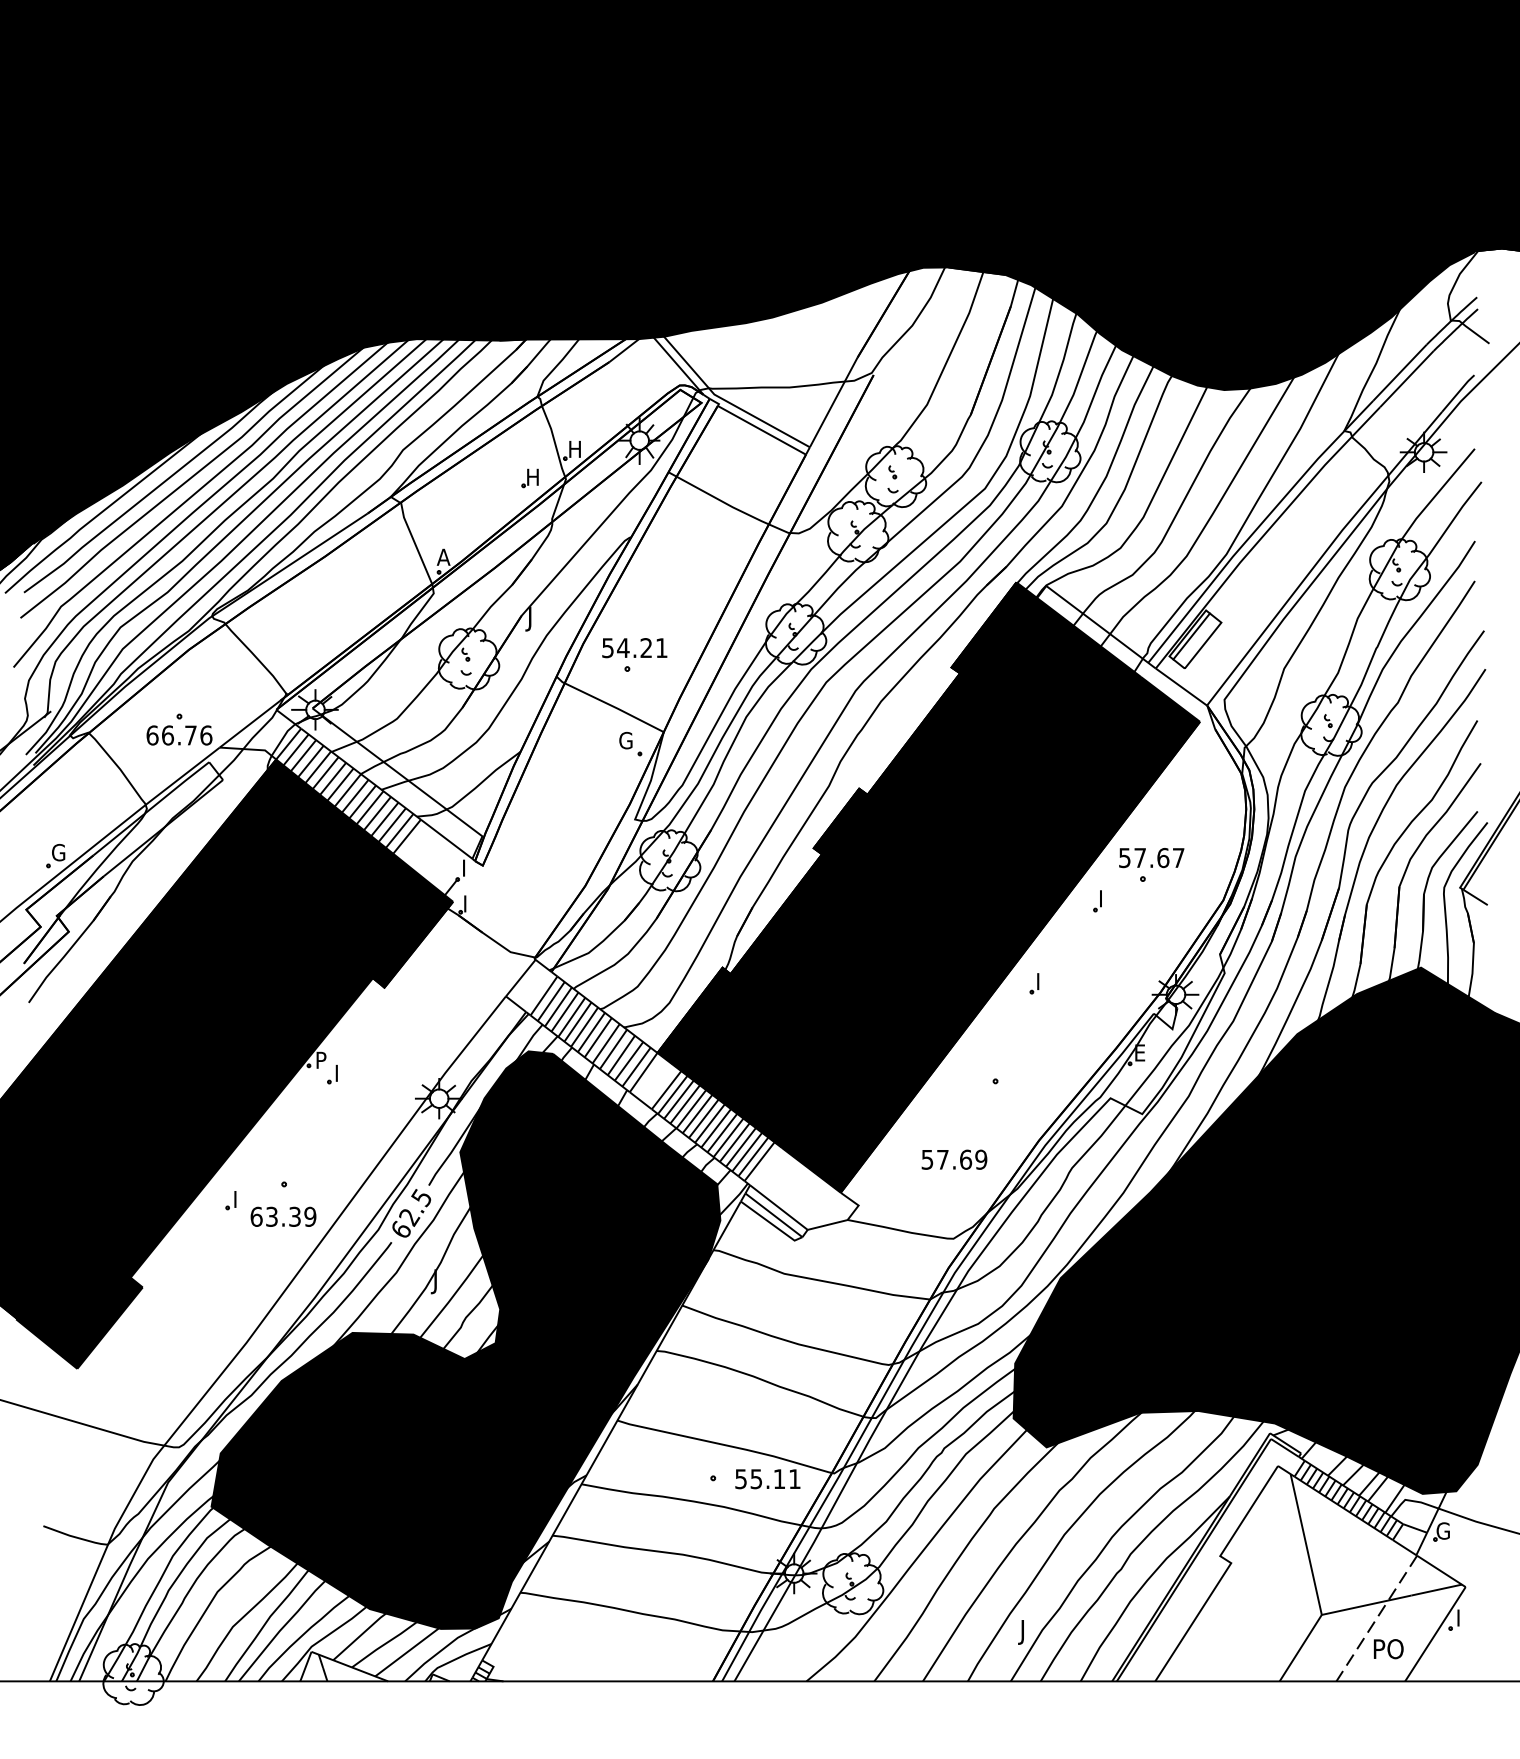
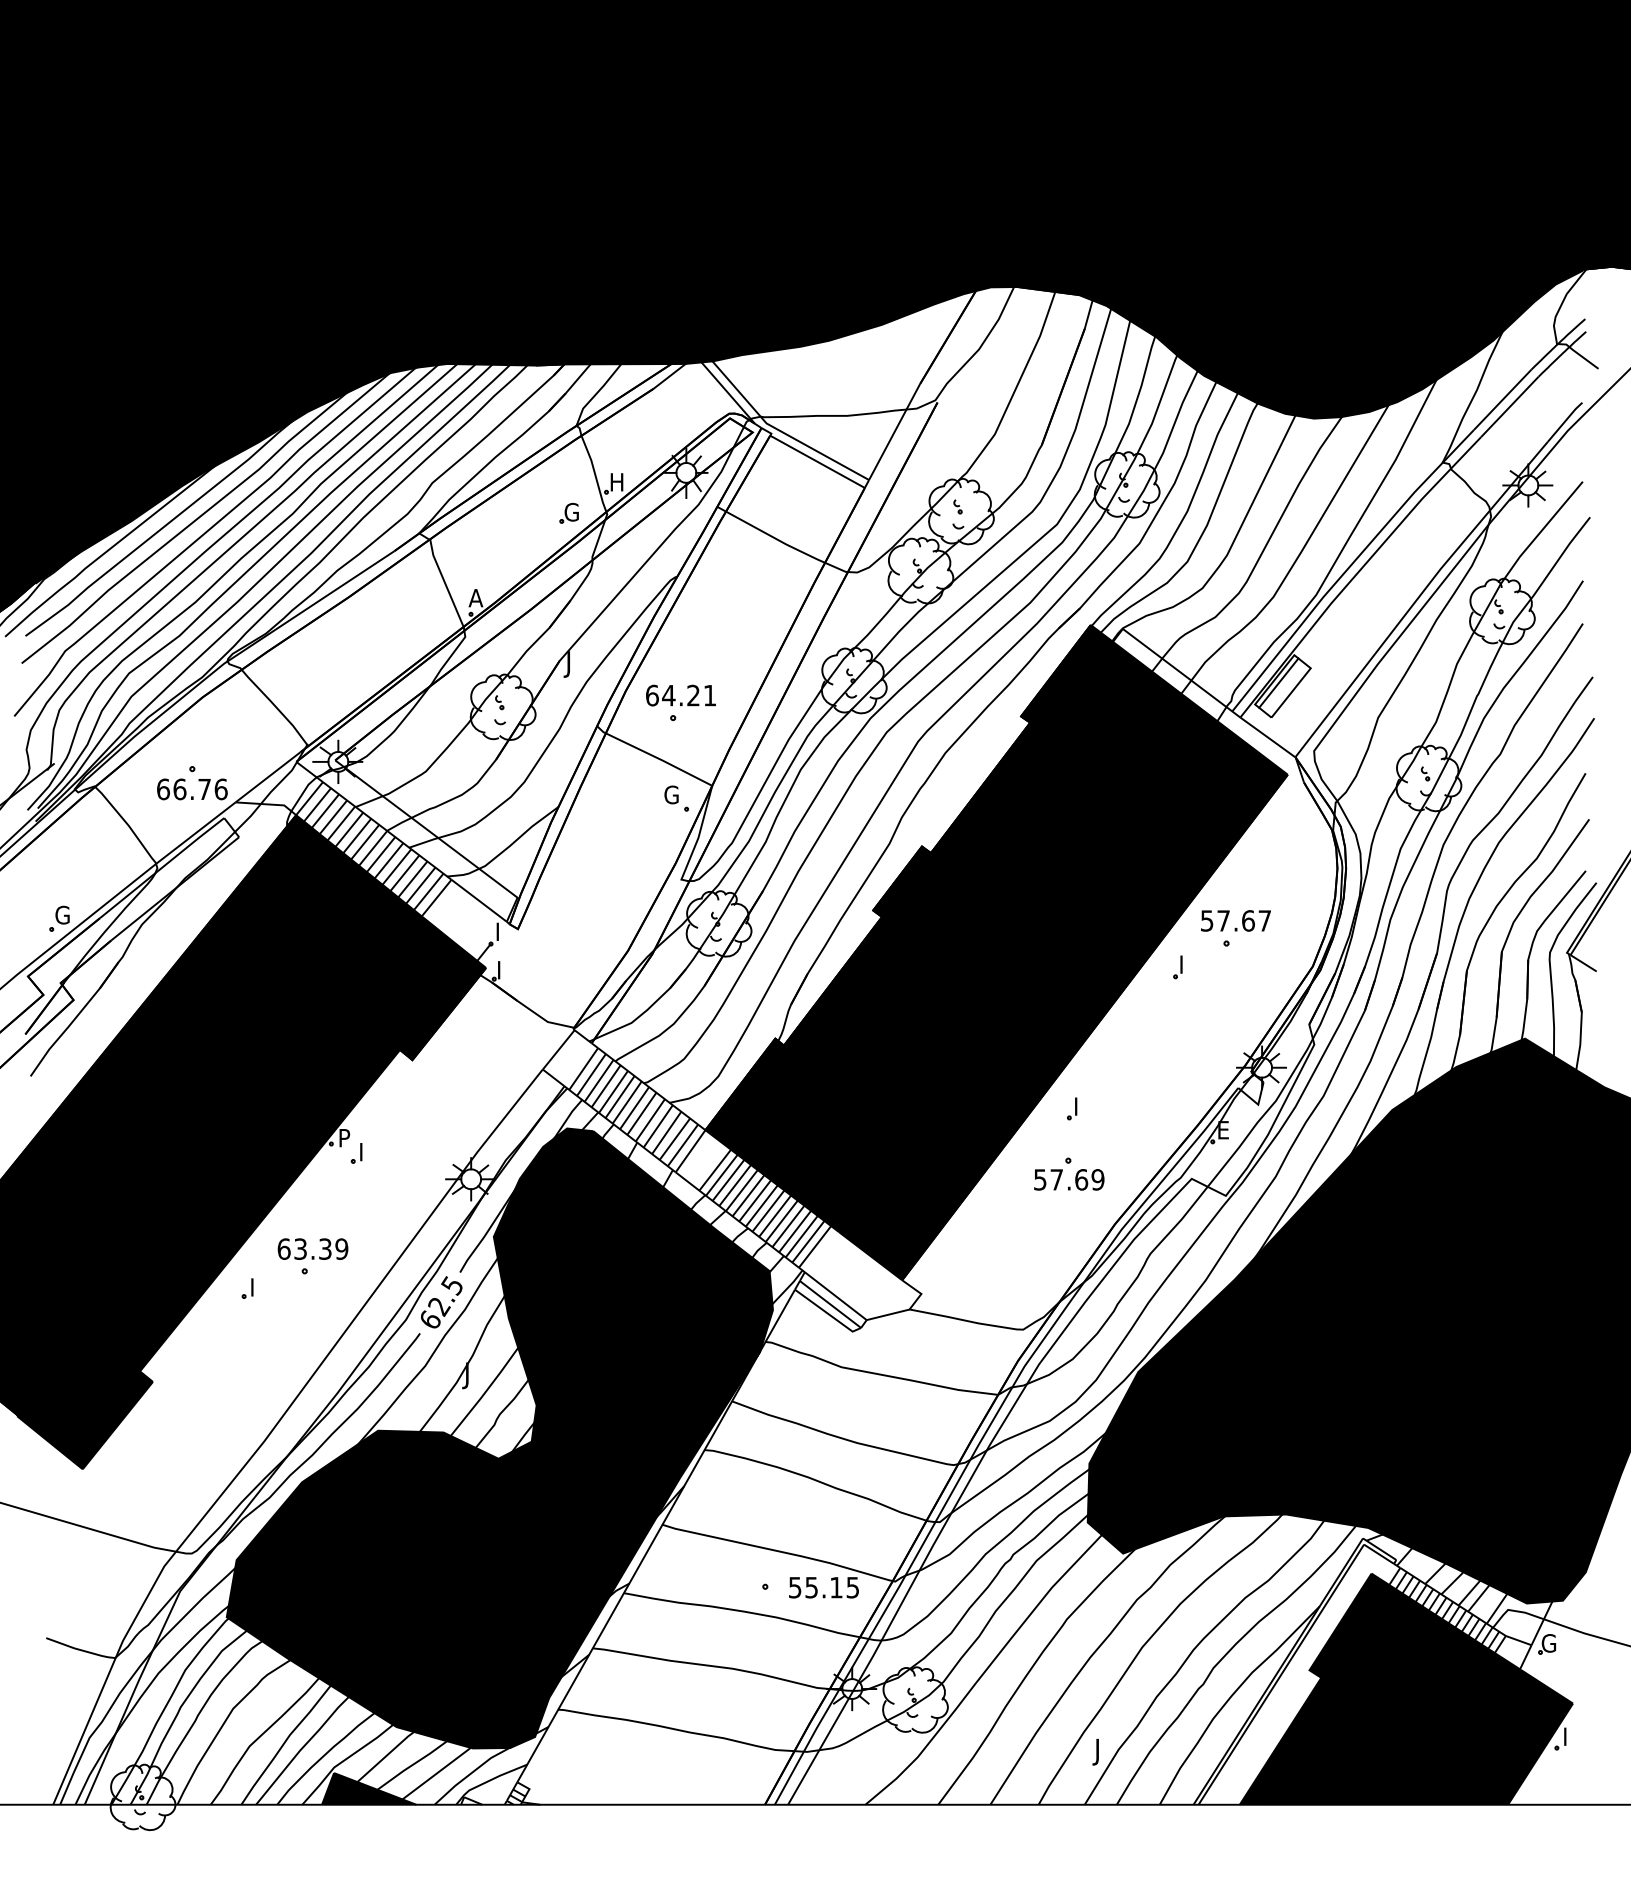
text: (532, 476) -> (571, 511), H -> G
text: (608, 647) -> (652, 695), 54.21 -> 64.21
part: (1034, 983) -> (1072, 1108), moved
text: (954, 1159) -> (1069, 1179), moved
text: (283, 1216) -> (312, 1248), moved
text: (794, 1478) -> (852, 1587), 55.11 -> 55.15
fill: (1310, 1573) -> (1406, 1688), added
fill: (344, 1666) -> (369, 1788), added

